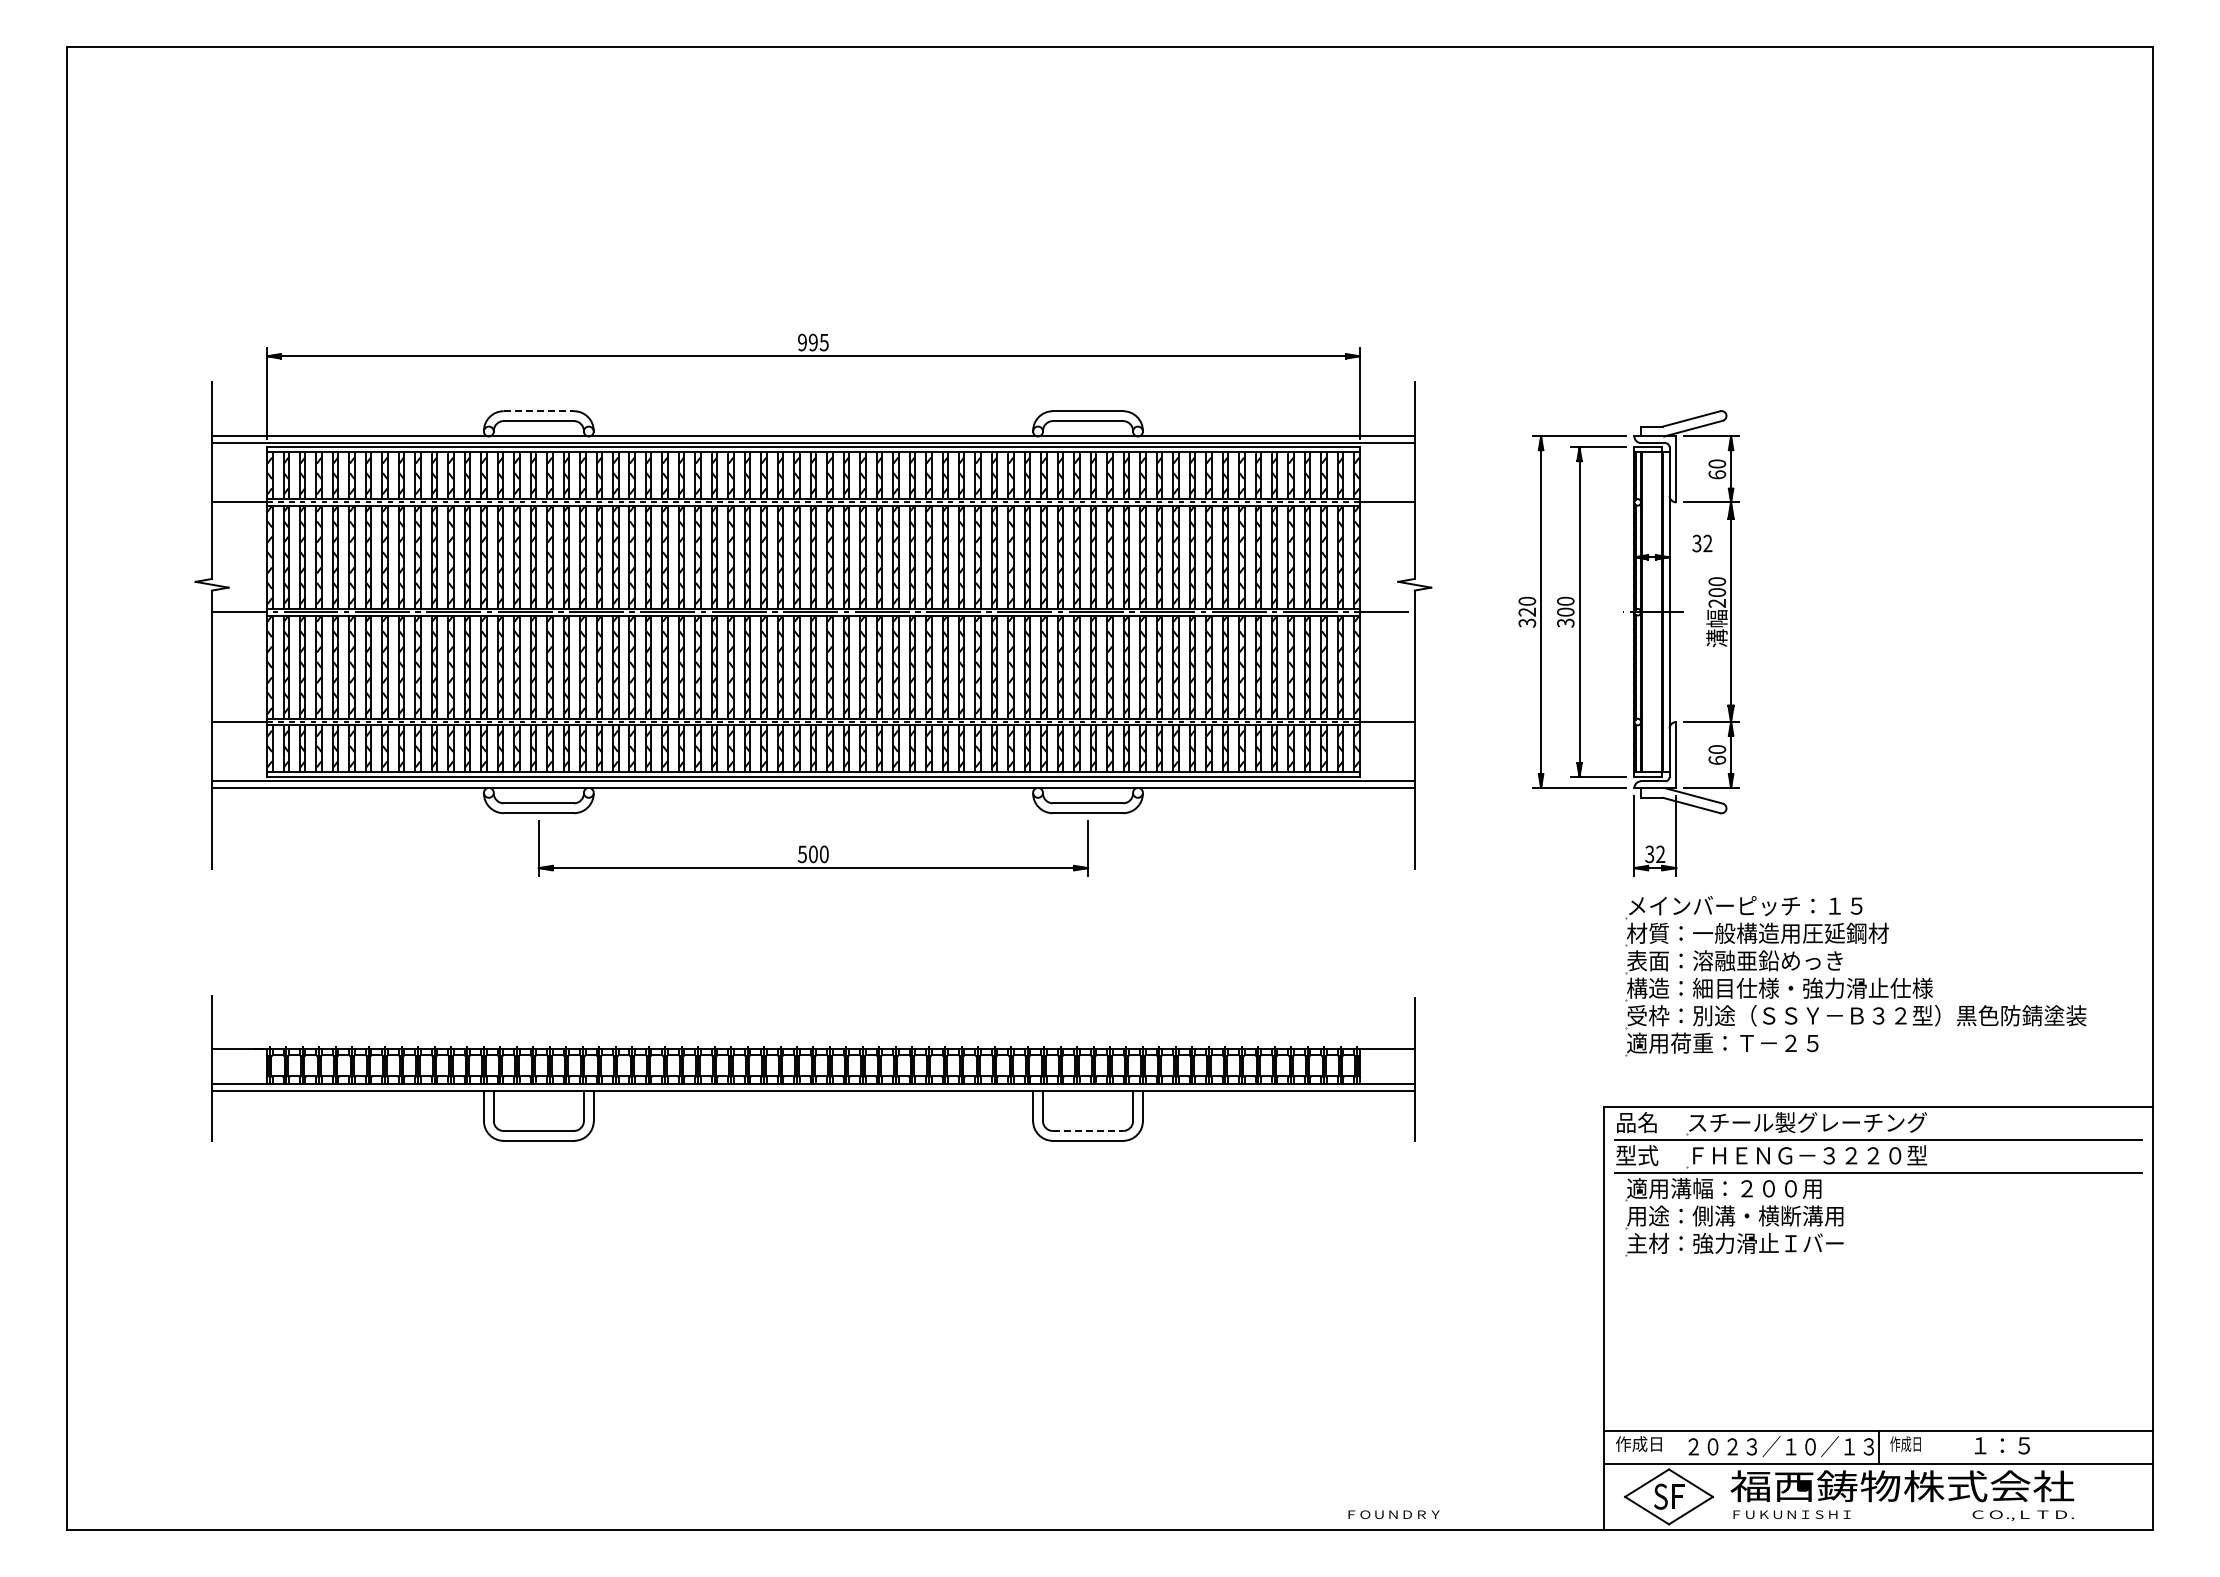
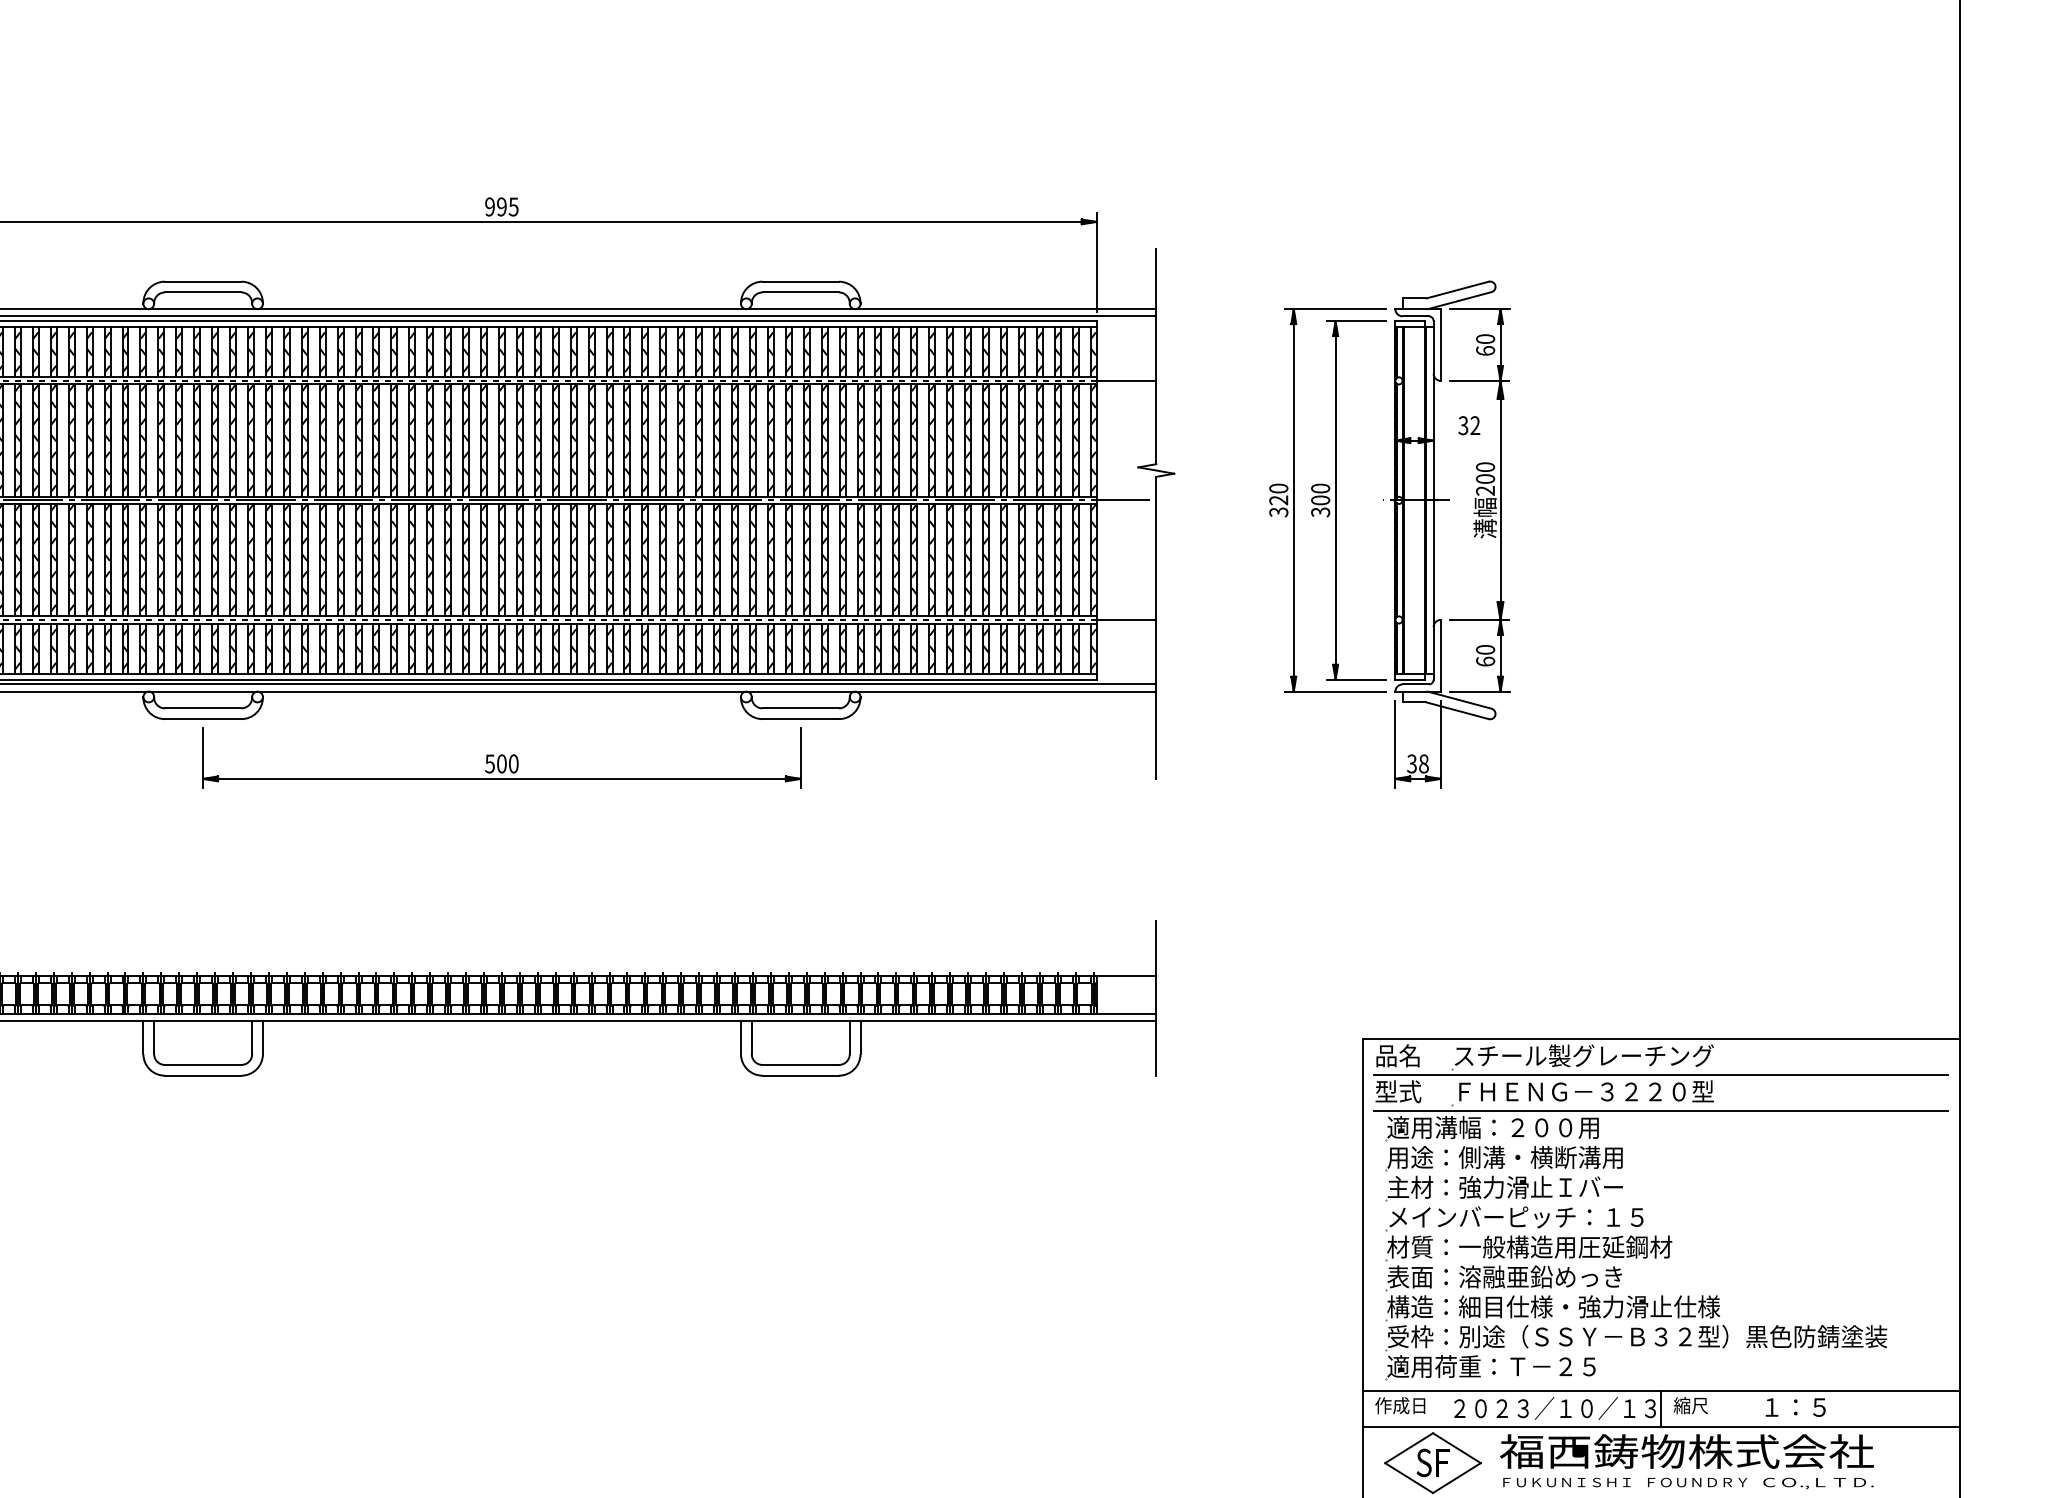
line: (539, 411) -> (203, 281), dashed -> solid
text: (1660, 854) -> (1423, 764), 32 -> 38
part: (1855, 976) -> (1635, 1294), moved
line: (1088, 1130) -> (801, 1064), dashed -> solid
text: (1905, 1443) -> (1690, 1405), 作成日 -> 縮尺
text: (1393, 1514) -> (1696, 1482), moved

